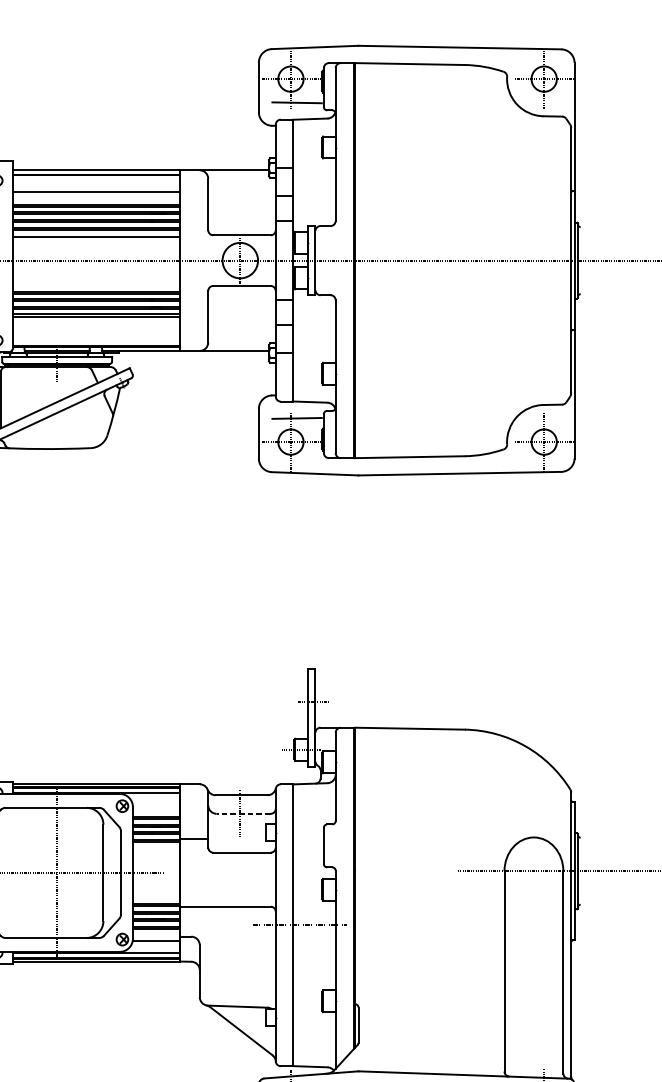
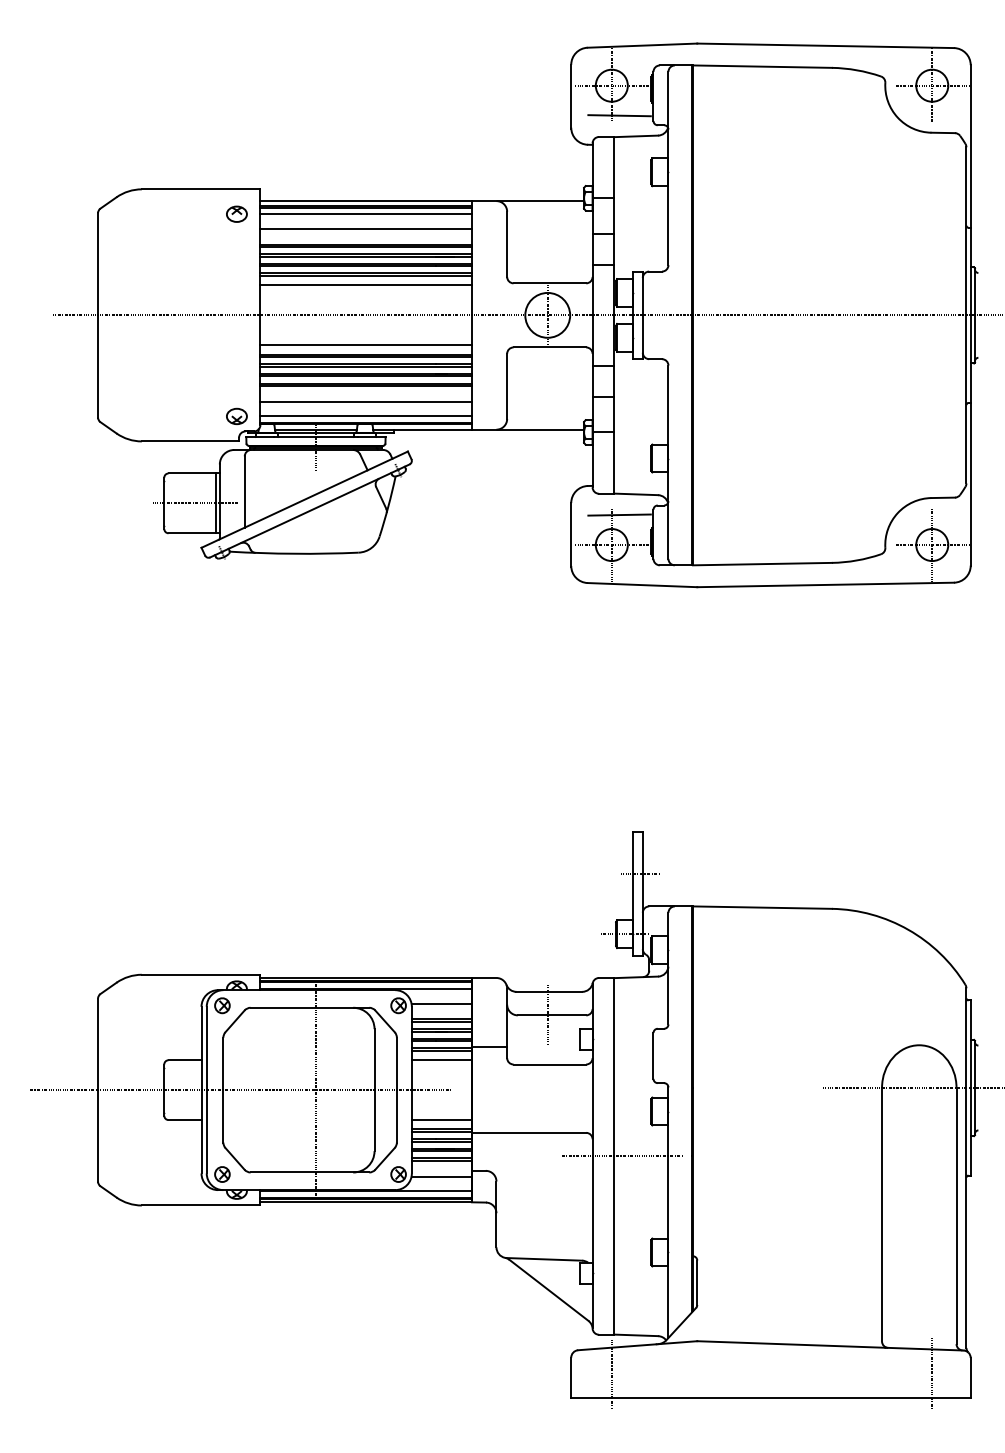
line: (96, 180) -> (365, 214), added
line: (96, 284) -> (365, 345), added
line: (96, 328) -> (365, 401), added
line: (96, 340) -> (365, 416), added
line: (156, 804) -> (441, 1003), added
line: (243, 813) -> (551, 1015), dashed -> solid
line: (156, 849) -> (441, 1060), added
line: (156, 896) -> (441, 1120), added

